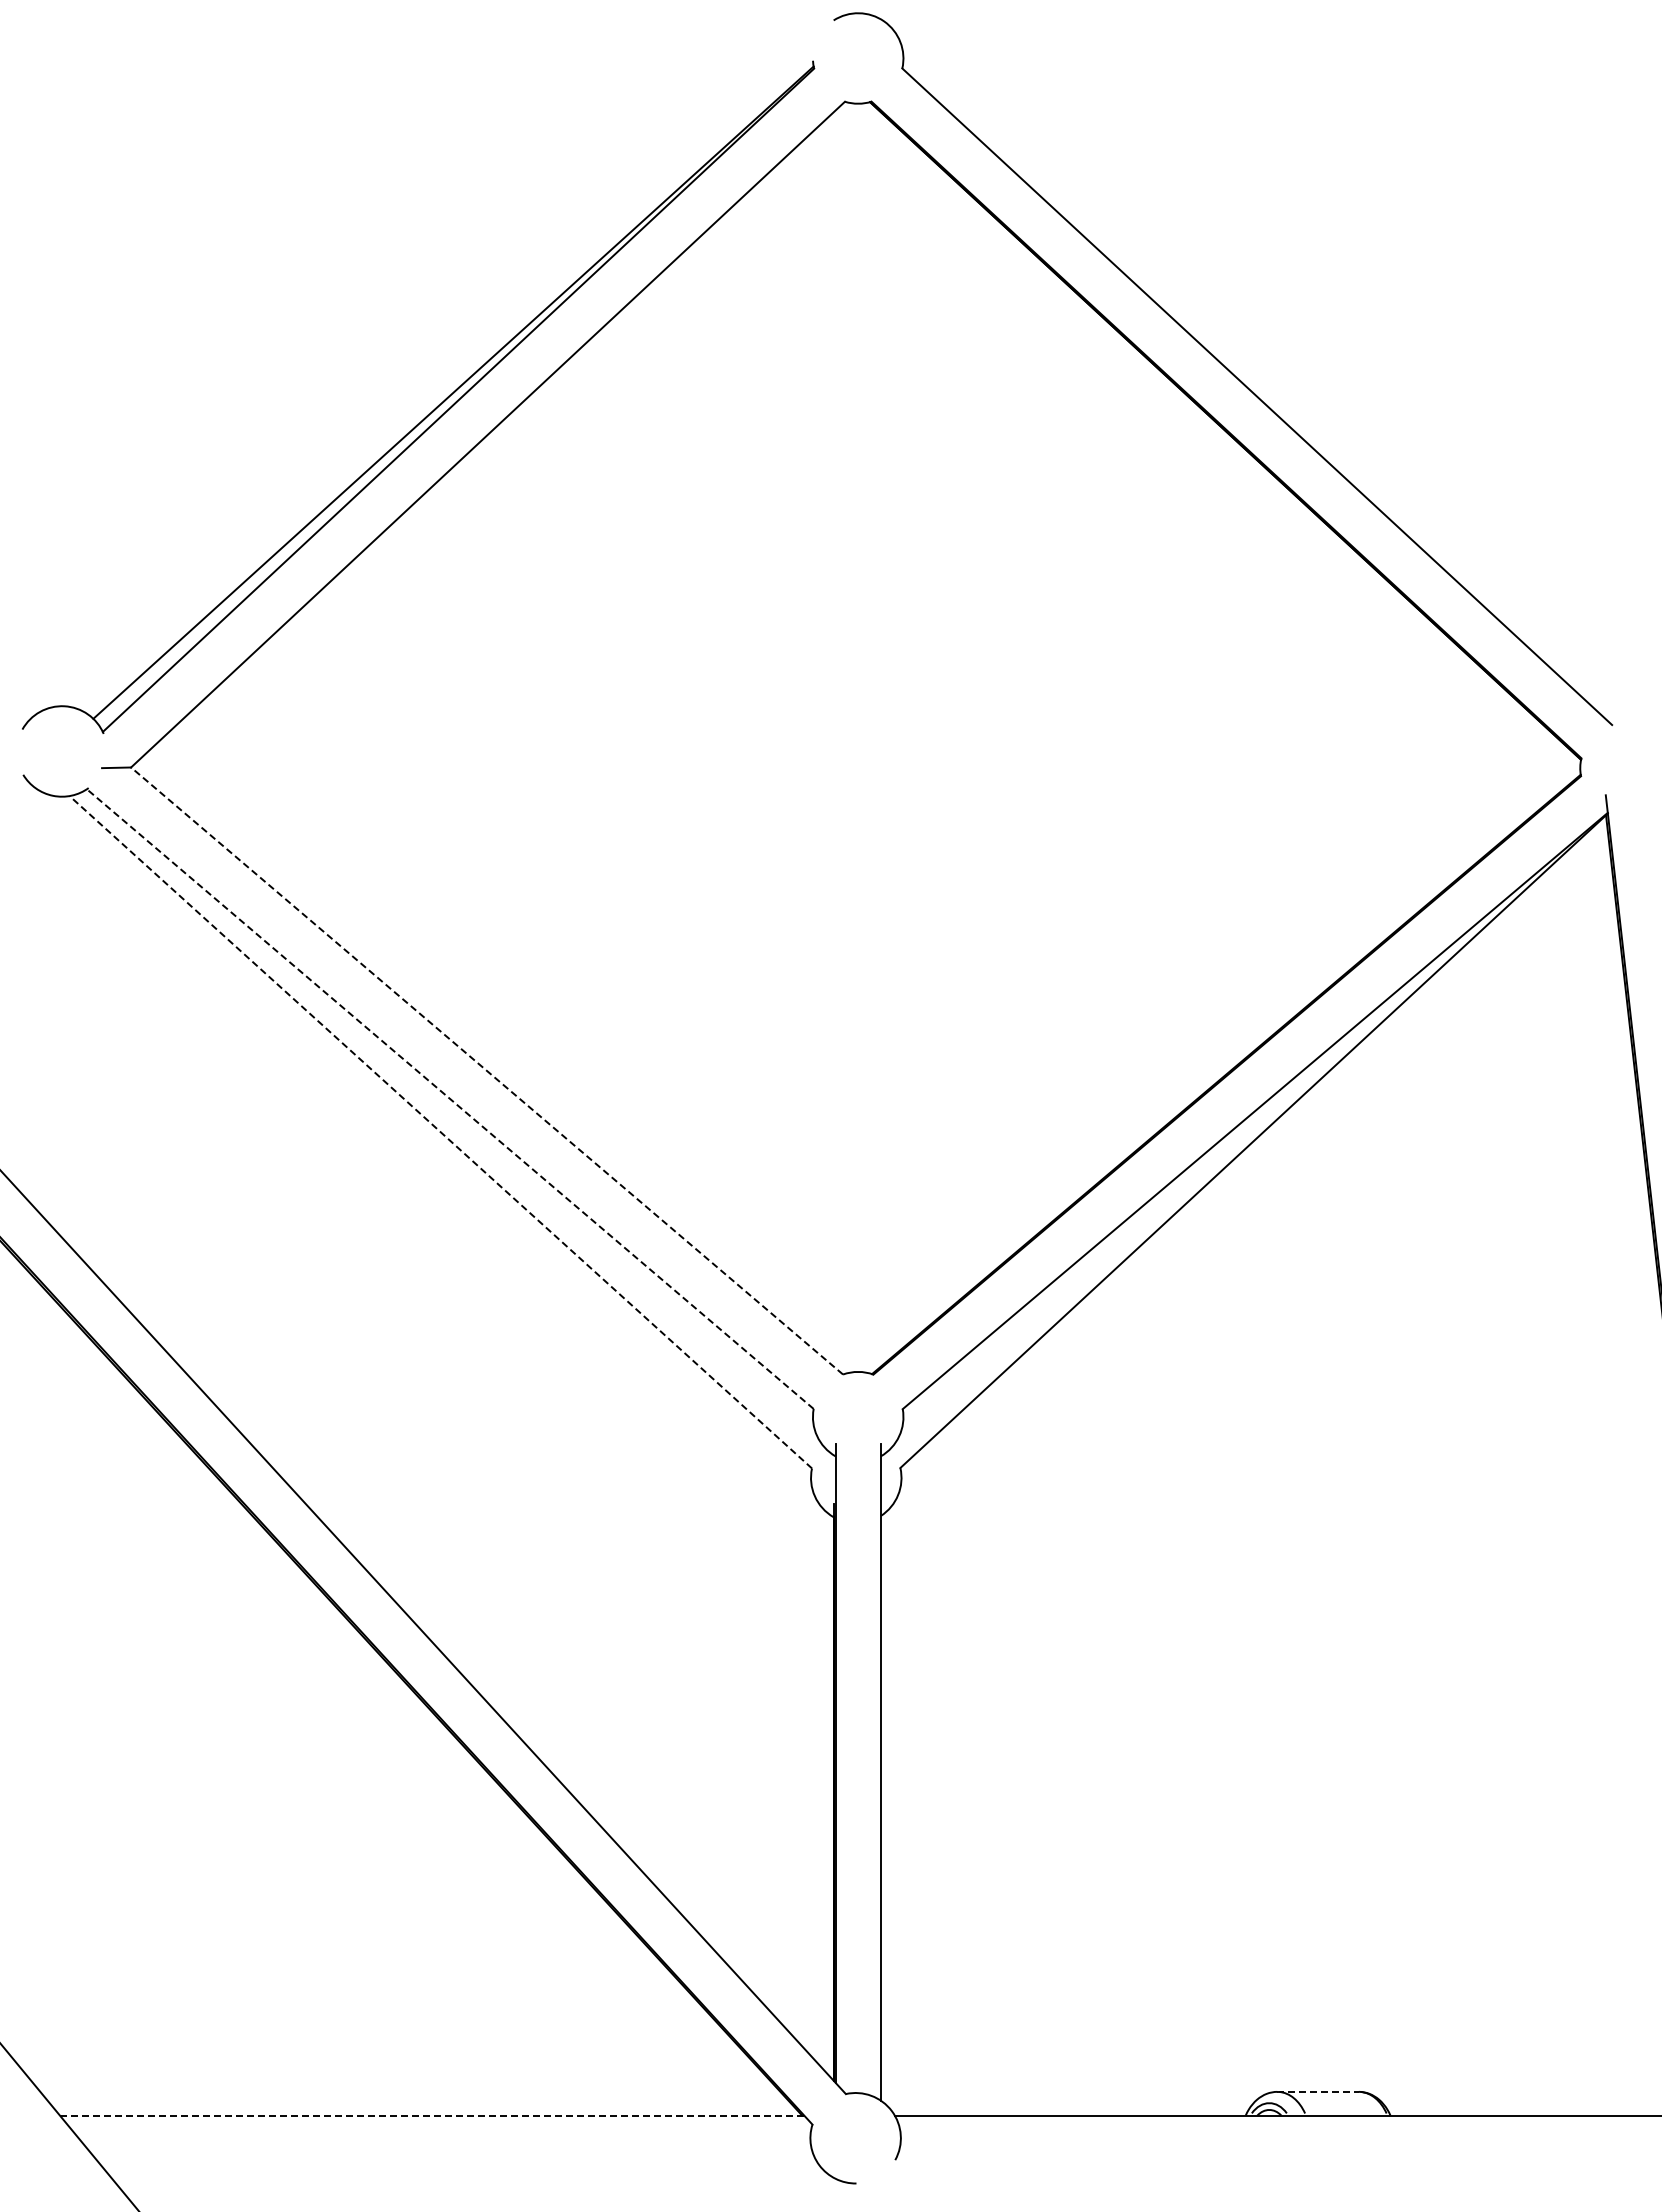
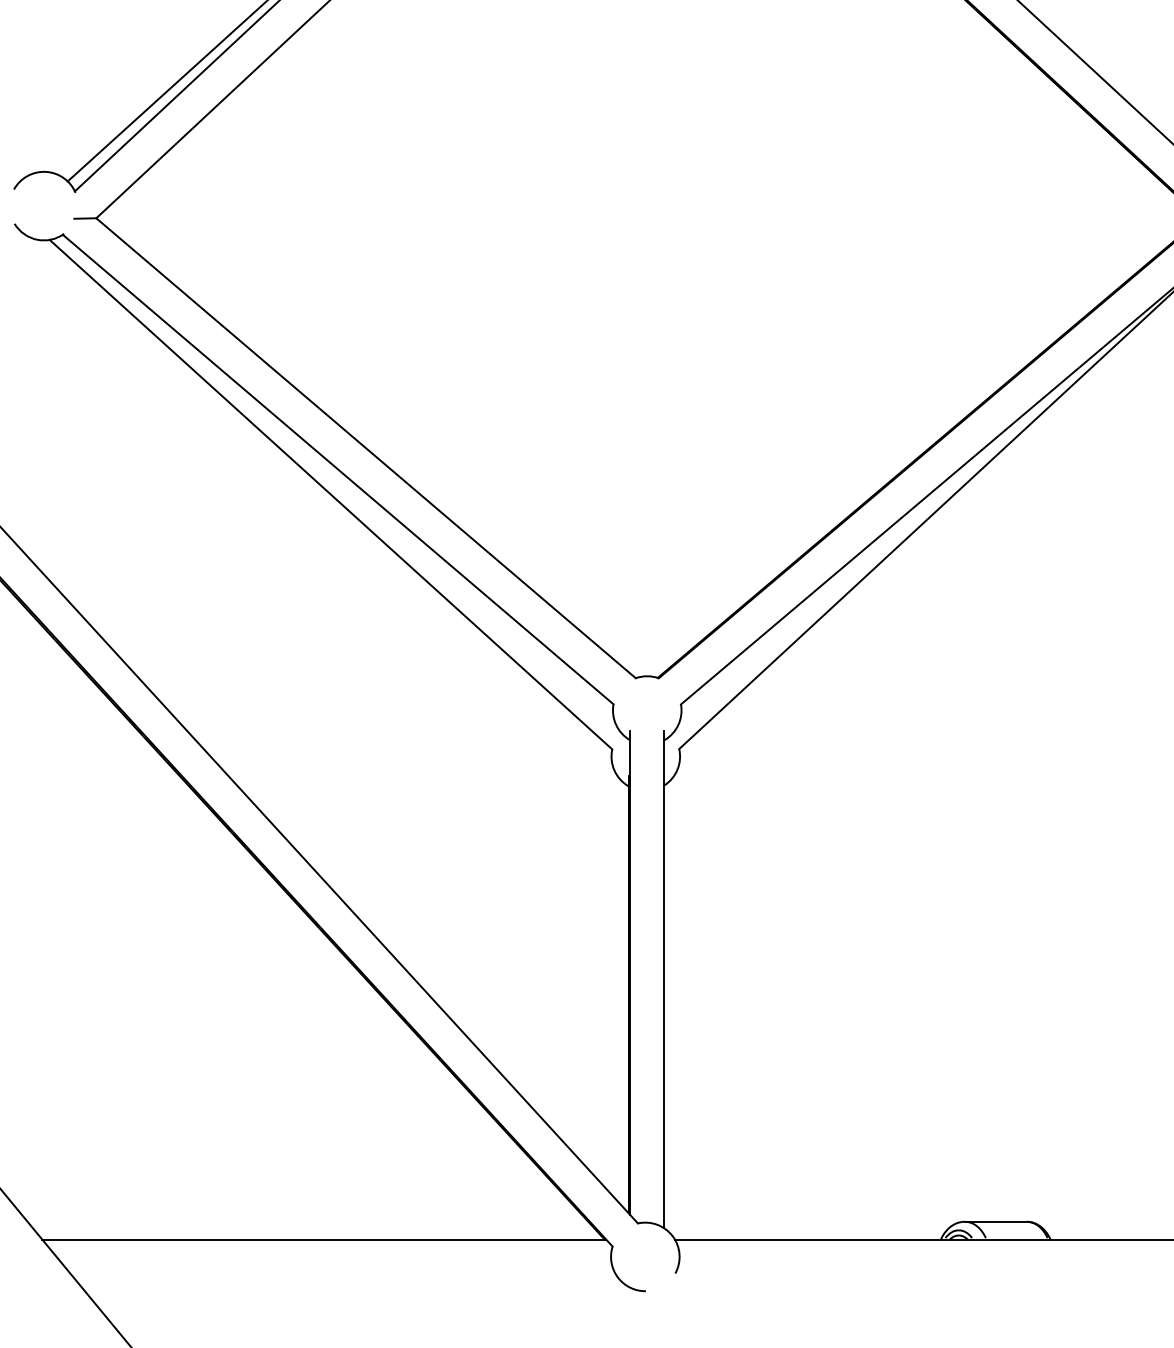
line: (487, 1071) -> (366, 448), dashed -> solid
line: (450, 1099) -> (338, 469), dashed -> solid
line: (440, 1132) -> (330, 494), dashed -> solid
line: (1318, 2091) -> (996, 1221), dashed -> solid
line: (432, 2115) -> (324, 1239), dashed -> solid

